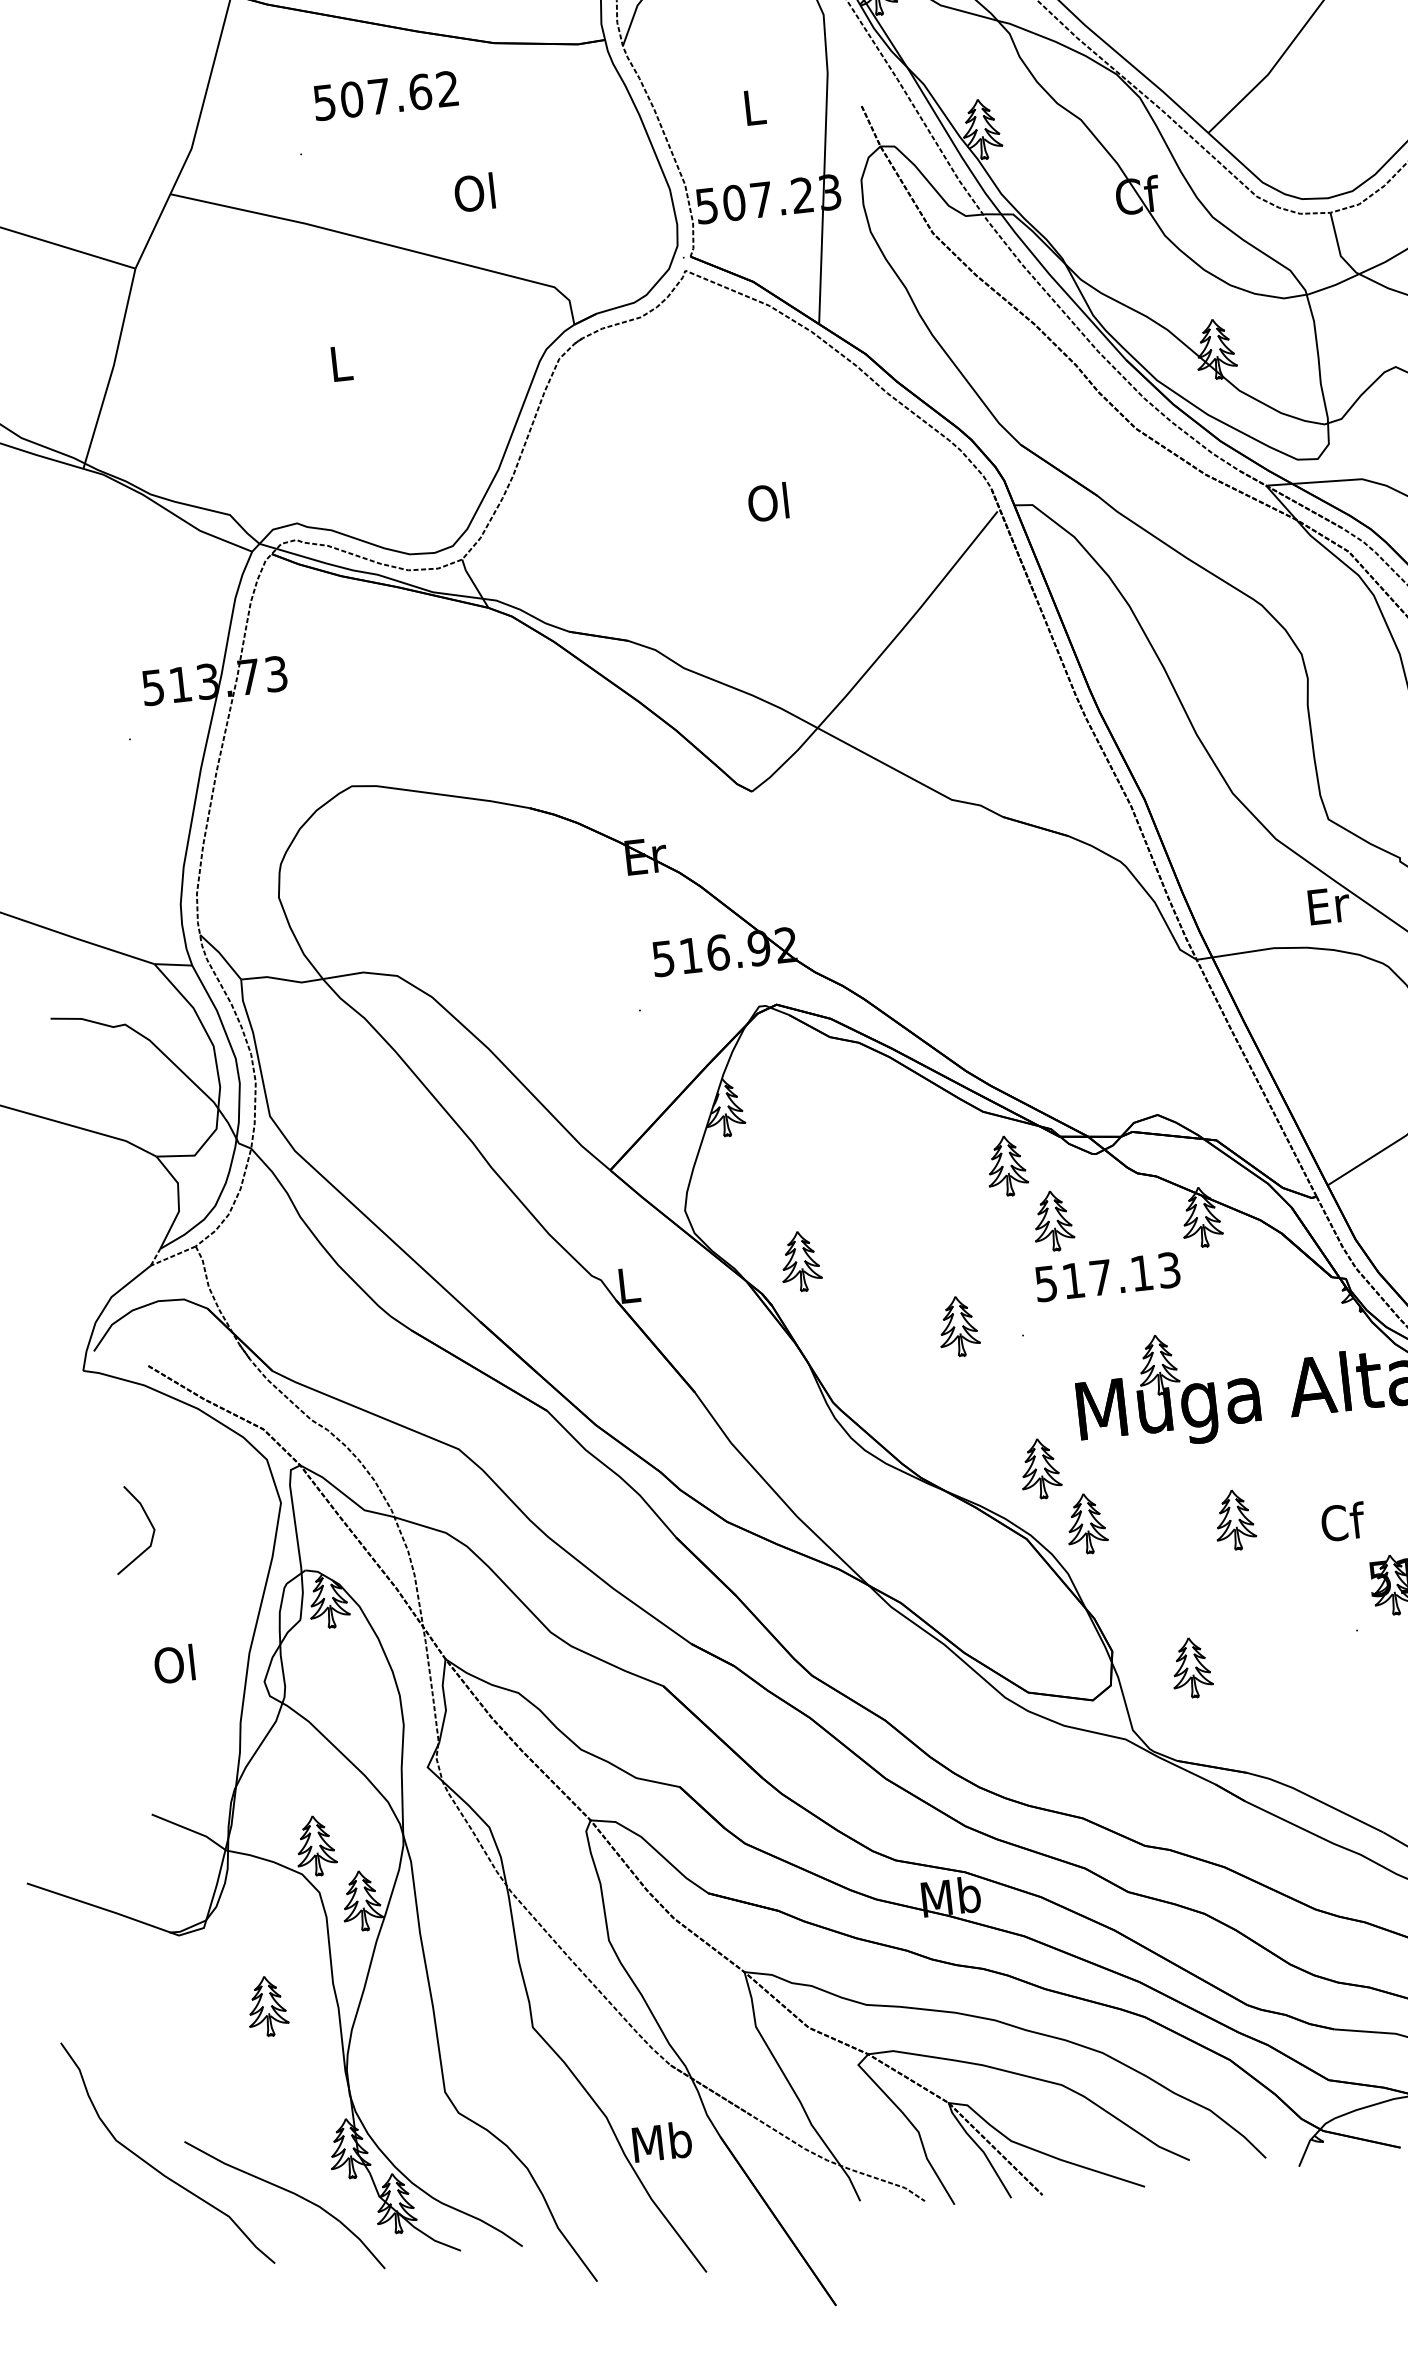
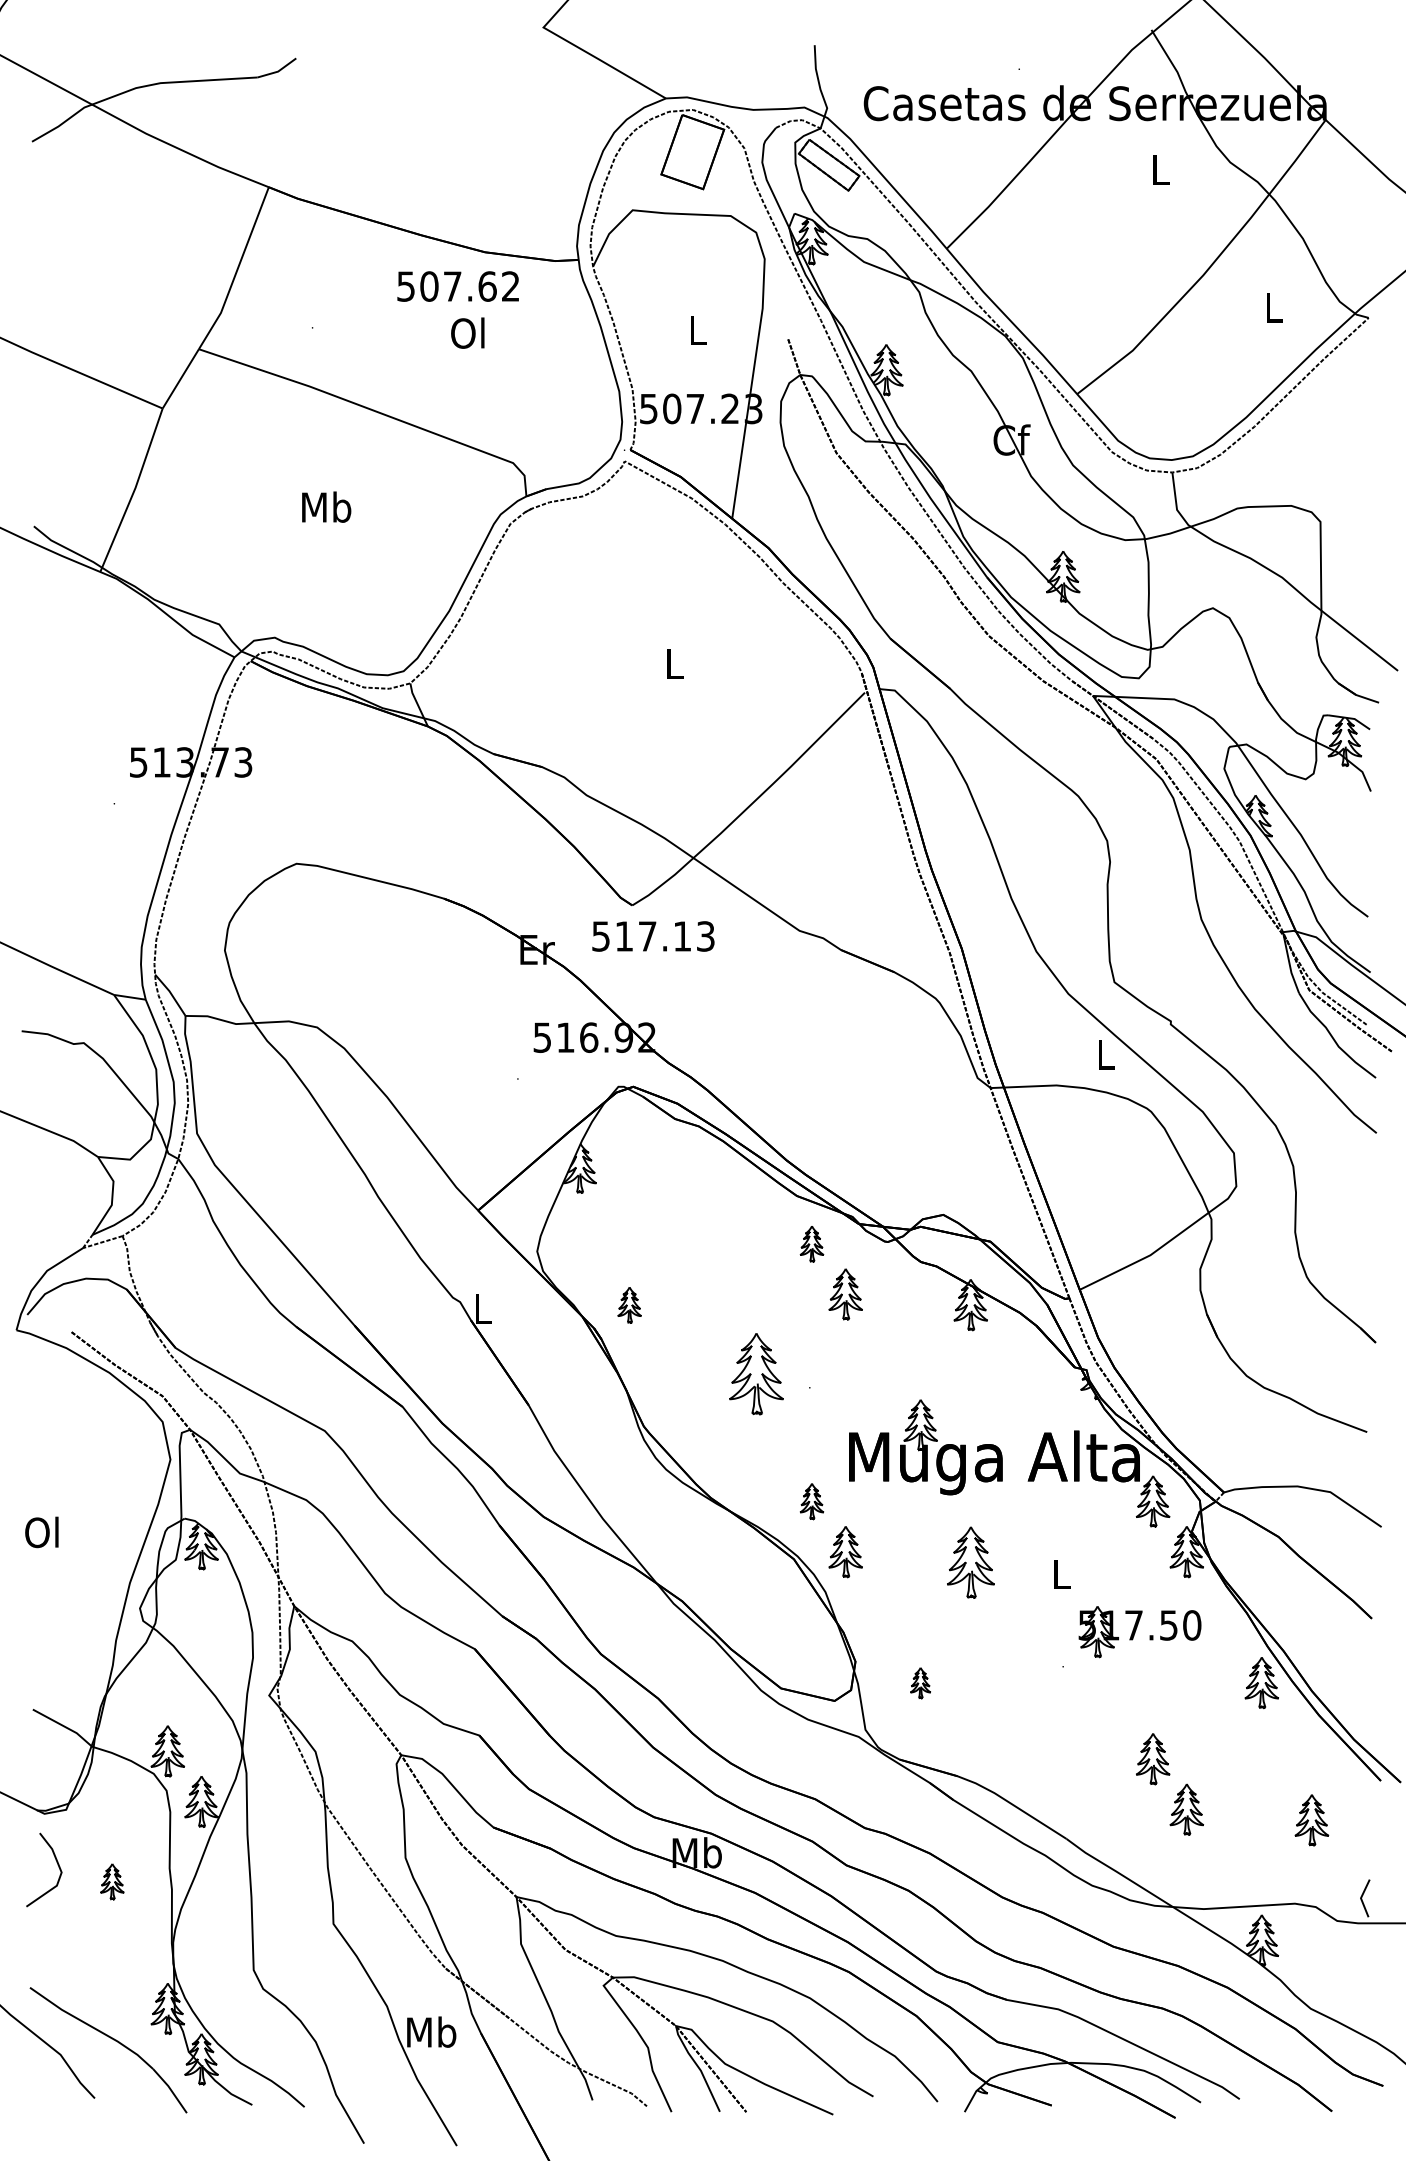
text: (385, 95) -> (457, 286), moved
text: (474, 191) -> (467, 332), moved
text: (340, 362) -> (326, 506), L -> Mb
text: (767, 502) -> (672, 663), Ol -> L
text: (1329, 905) -> (1107, 1054), Er -> L
part: (1006, 1166) -> (811, 1244), size x0.7
part: (800, 1262) -> (629, 1305), size x0.7
text: (1107, 1277) -> (653, 936), moved
part: (958, 1326) -> (756, 1374), size x1.6
part: (1039, 1468) -> (811, 1501), size x0.7
part: (1234, 1520) -> (970, 1562), size x1.4
text: (1342, 1521) -> (1061, 1573), Cf -> L
line: (148, 1522) -> (57, 1865), moved
text: (173, 1664) -> (41, 1532), moved
part: (1191, 1668) -> (920, 1683), size x0.6
part: (267, 2006) -> (112, 1881), size x0.7

